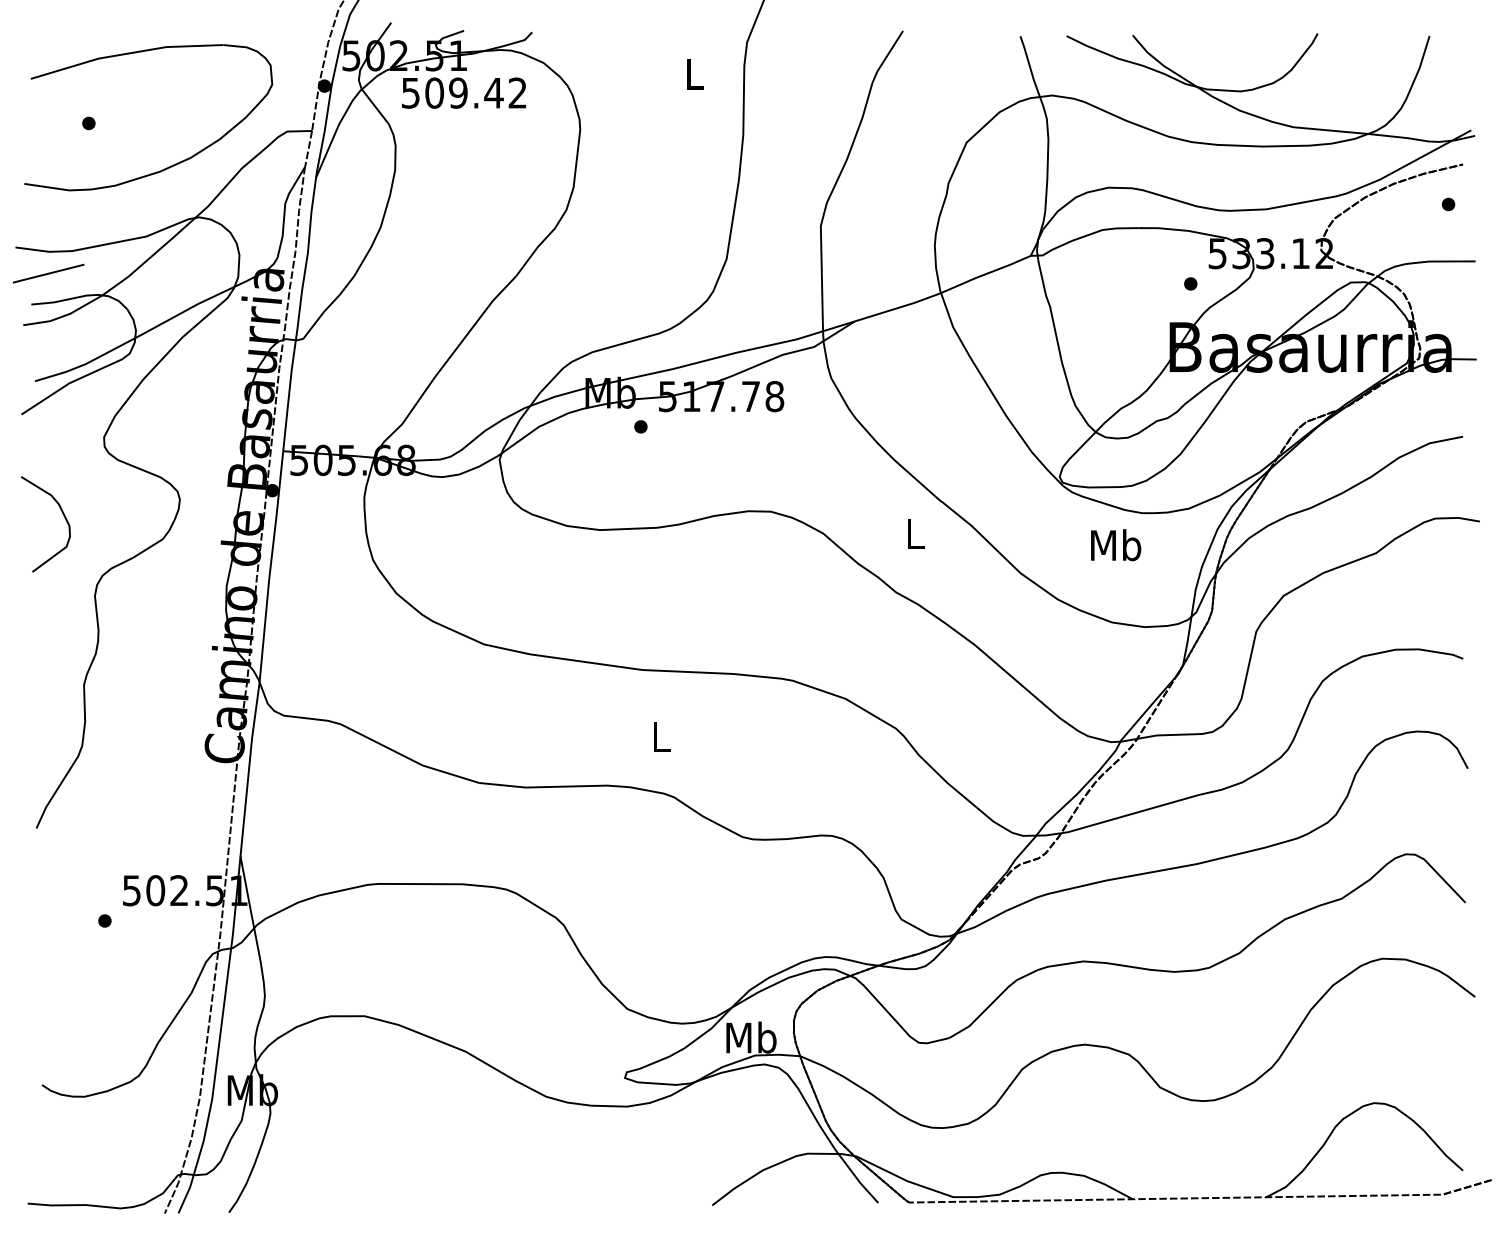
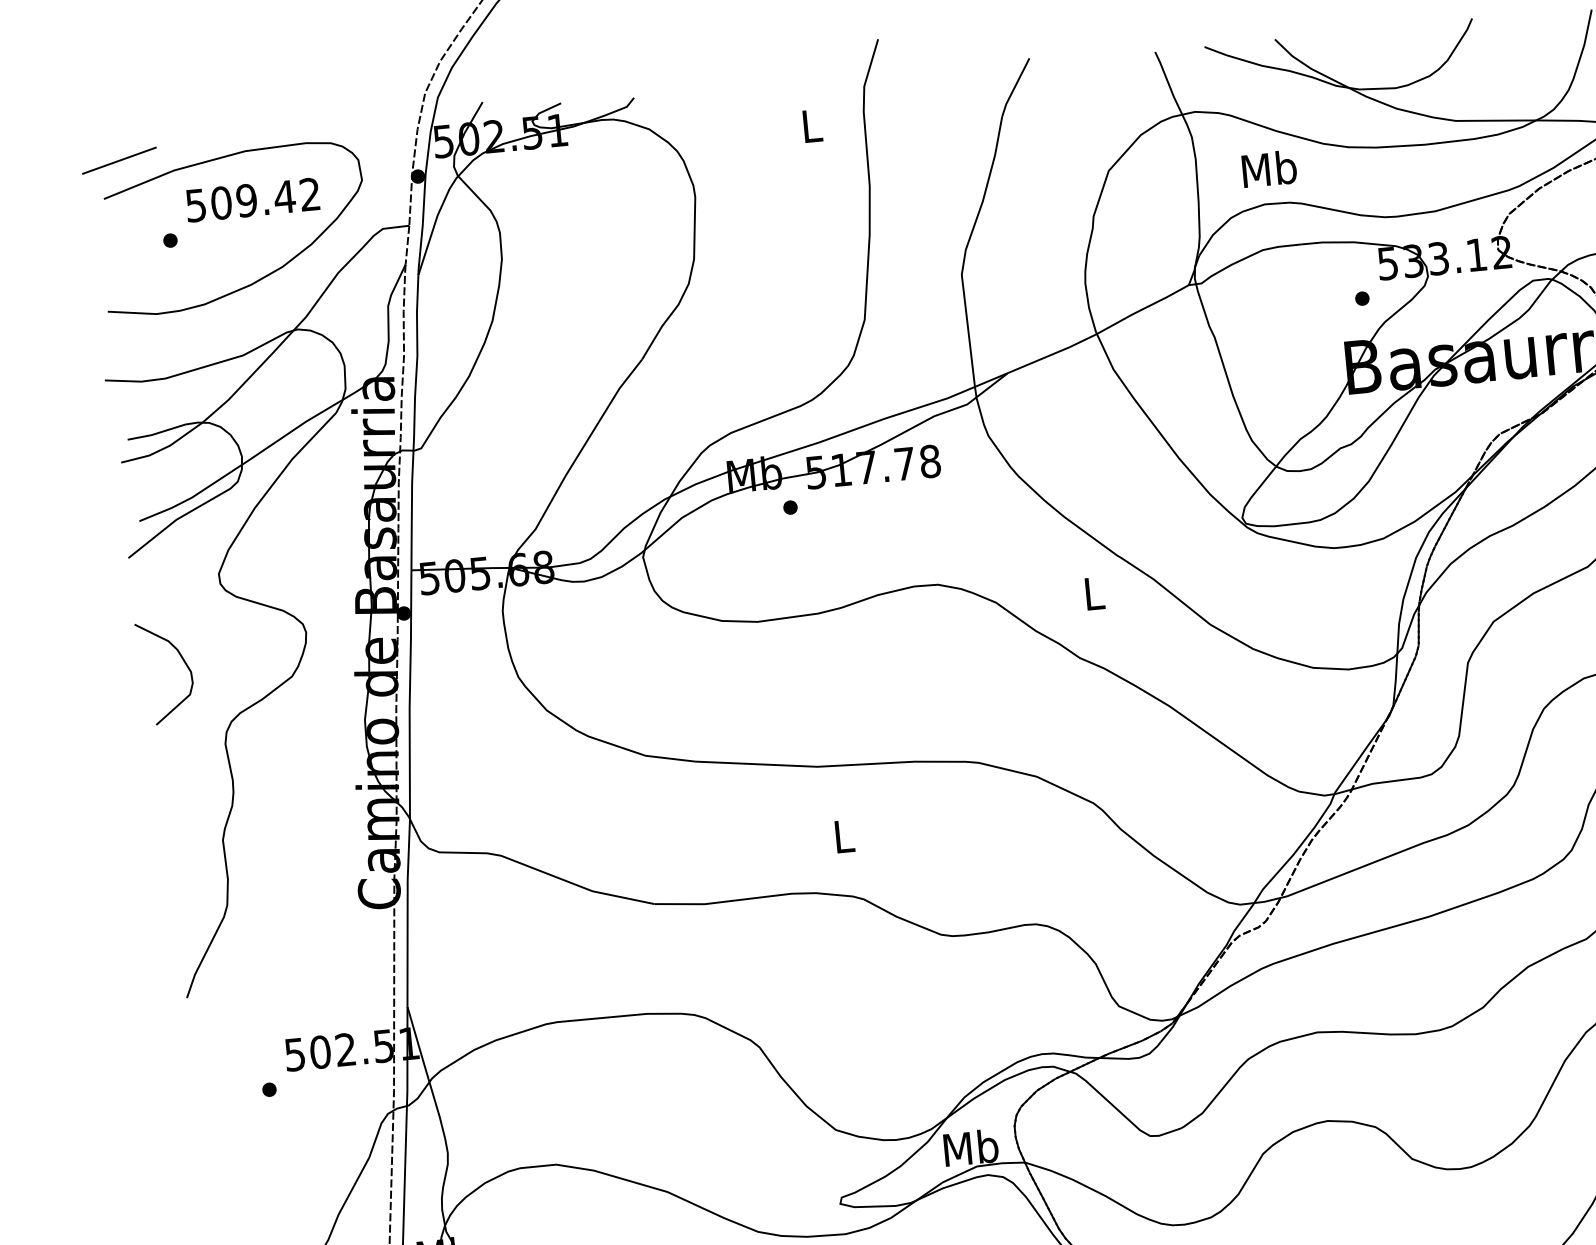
text: (463, 92) -> (252, 199), moved
line: (48, 273) -> (119, 160), moved
text: (1116, 545) -> (1269, 169), moved

